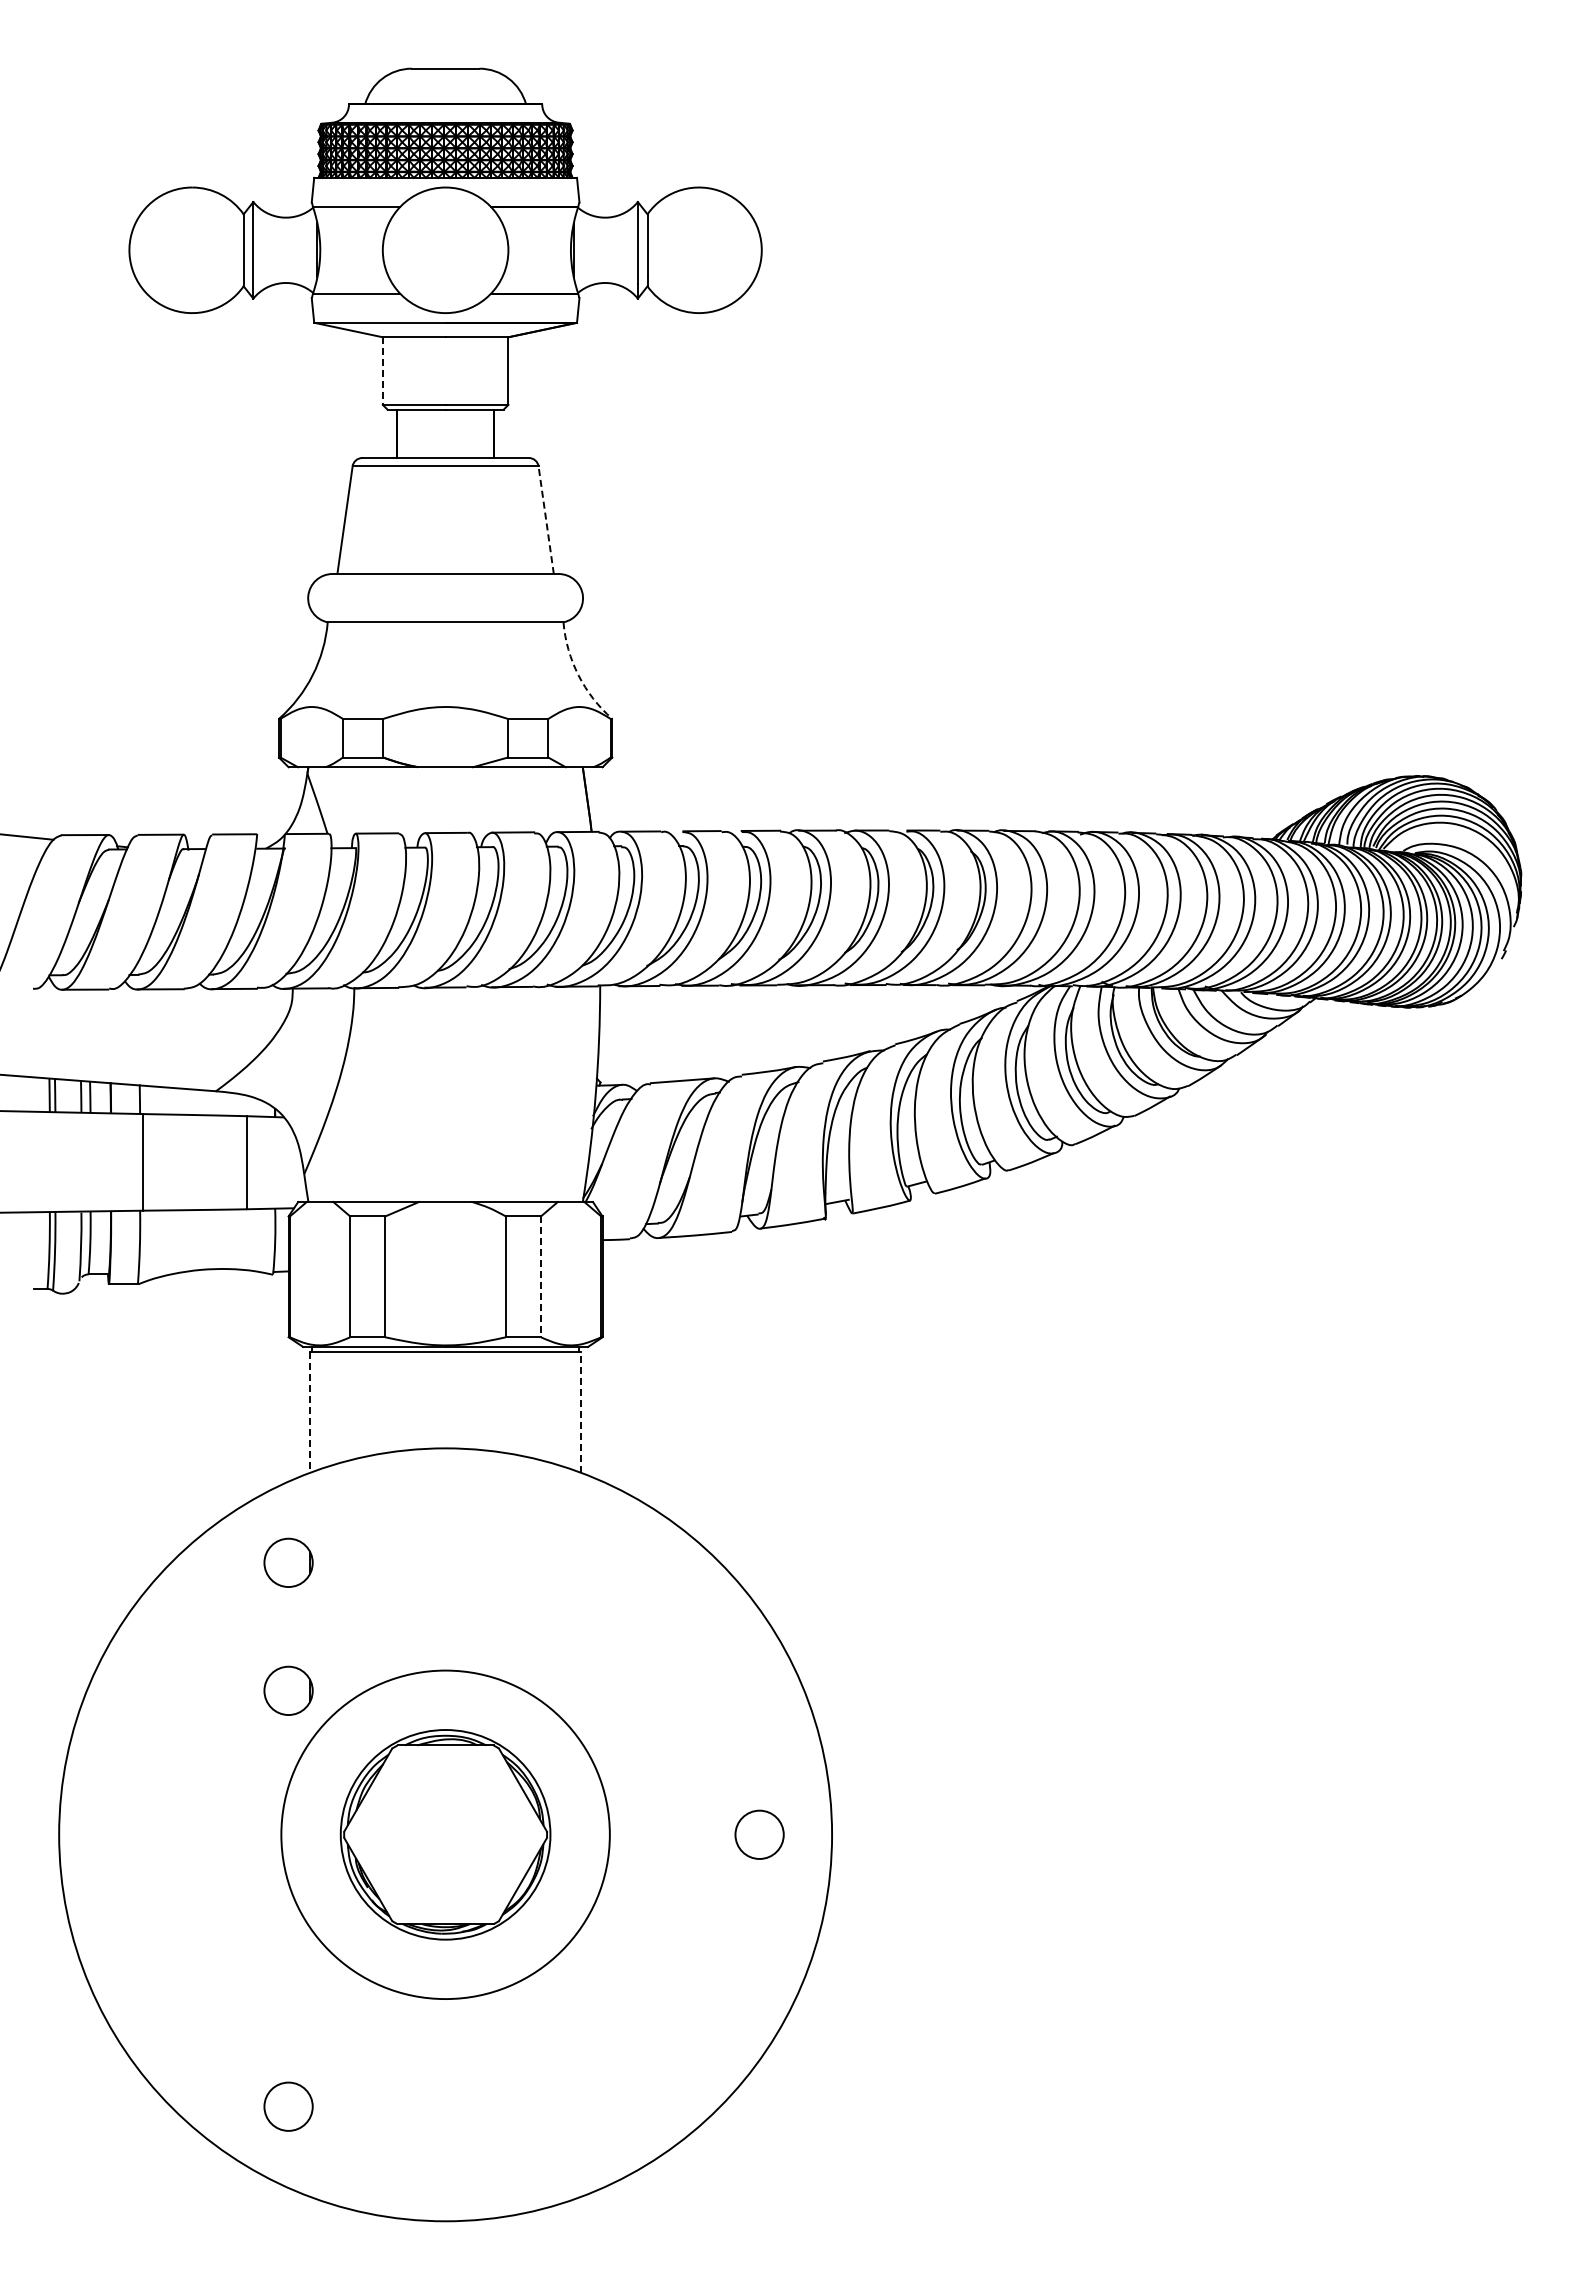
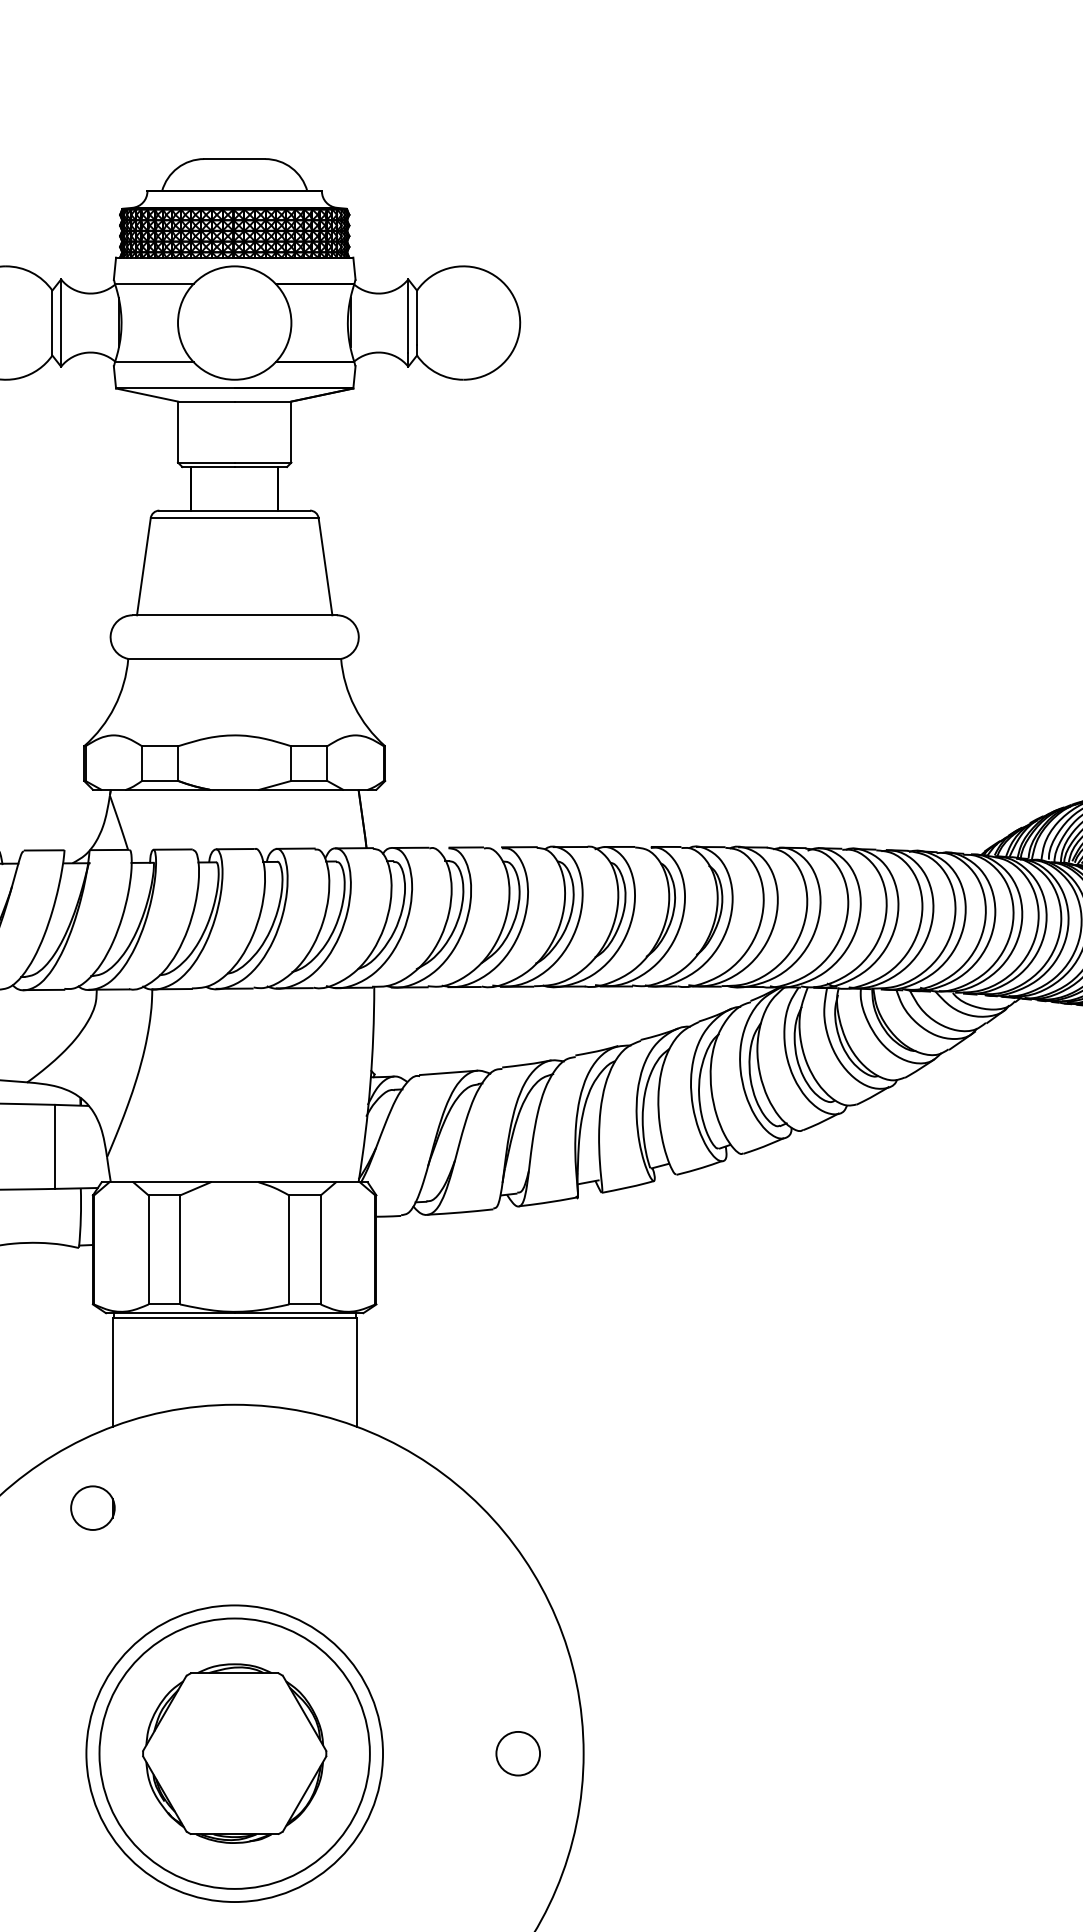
line: (382, 371) -> (177, 432), dashed -> solid
line: (546, 519) -> (325, 566), dashed -> solid
arc: (578, 675) -> (354, 706), dashed -> solid
line: (540, 1277) -> (320, 1250), dashed -> solid
line: (310, 1412) -> (112, 1372), dashed -> solid
line: (580, 1412) -> (356, 1372), dashed -> solid
part: (288, 1690) -> (92, 1623), removed
circle: (445, 1834) -> (234, 1753), size x1.43

